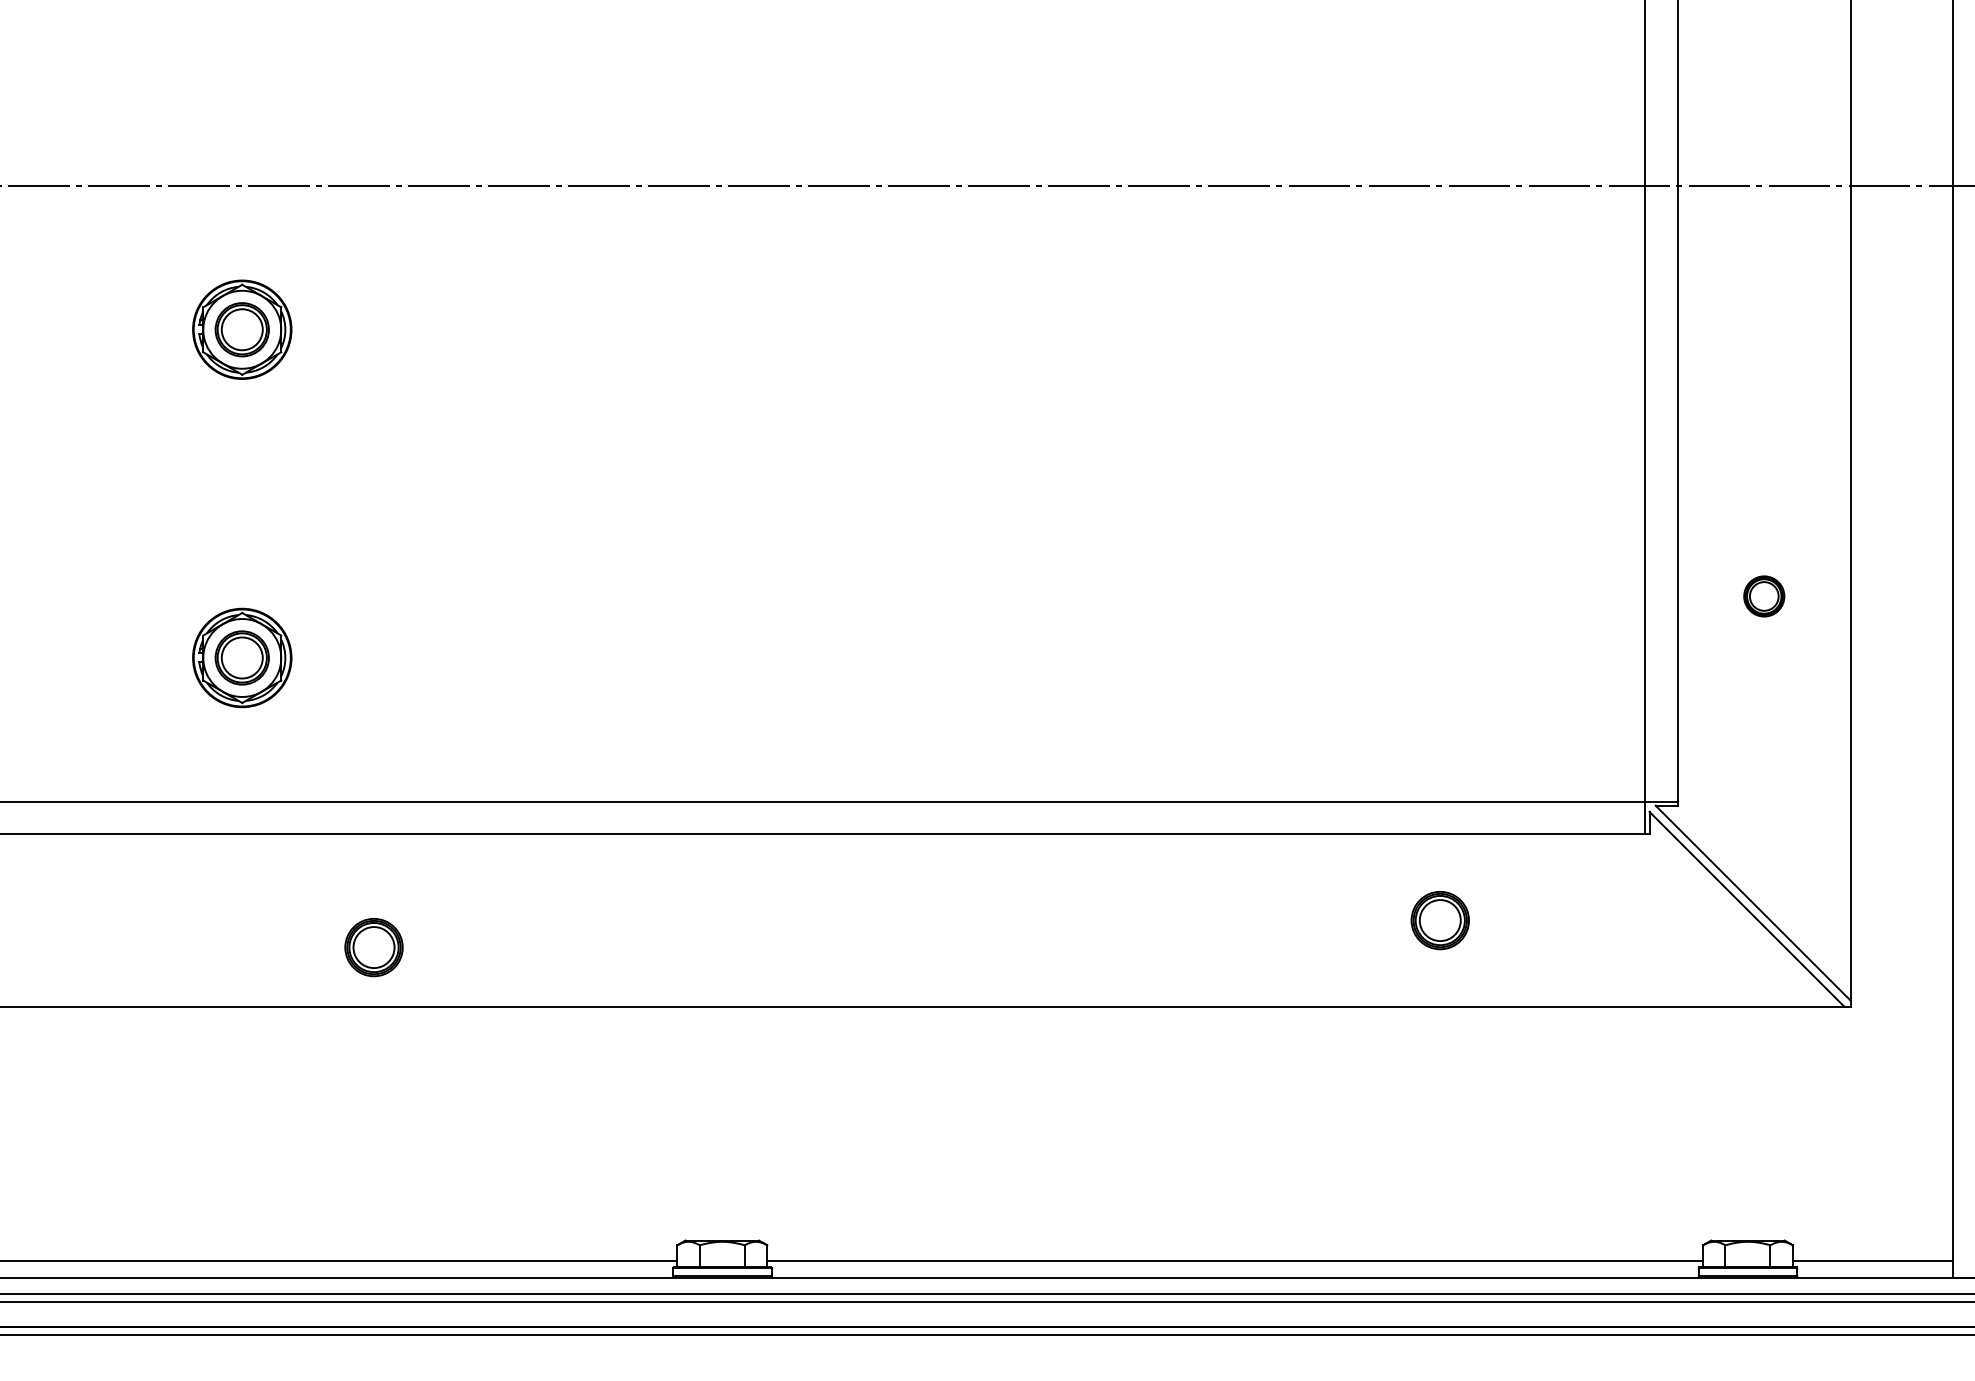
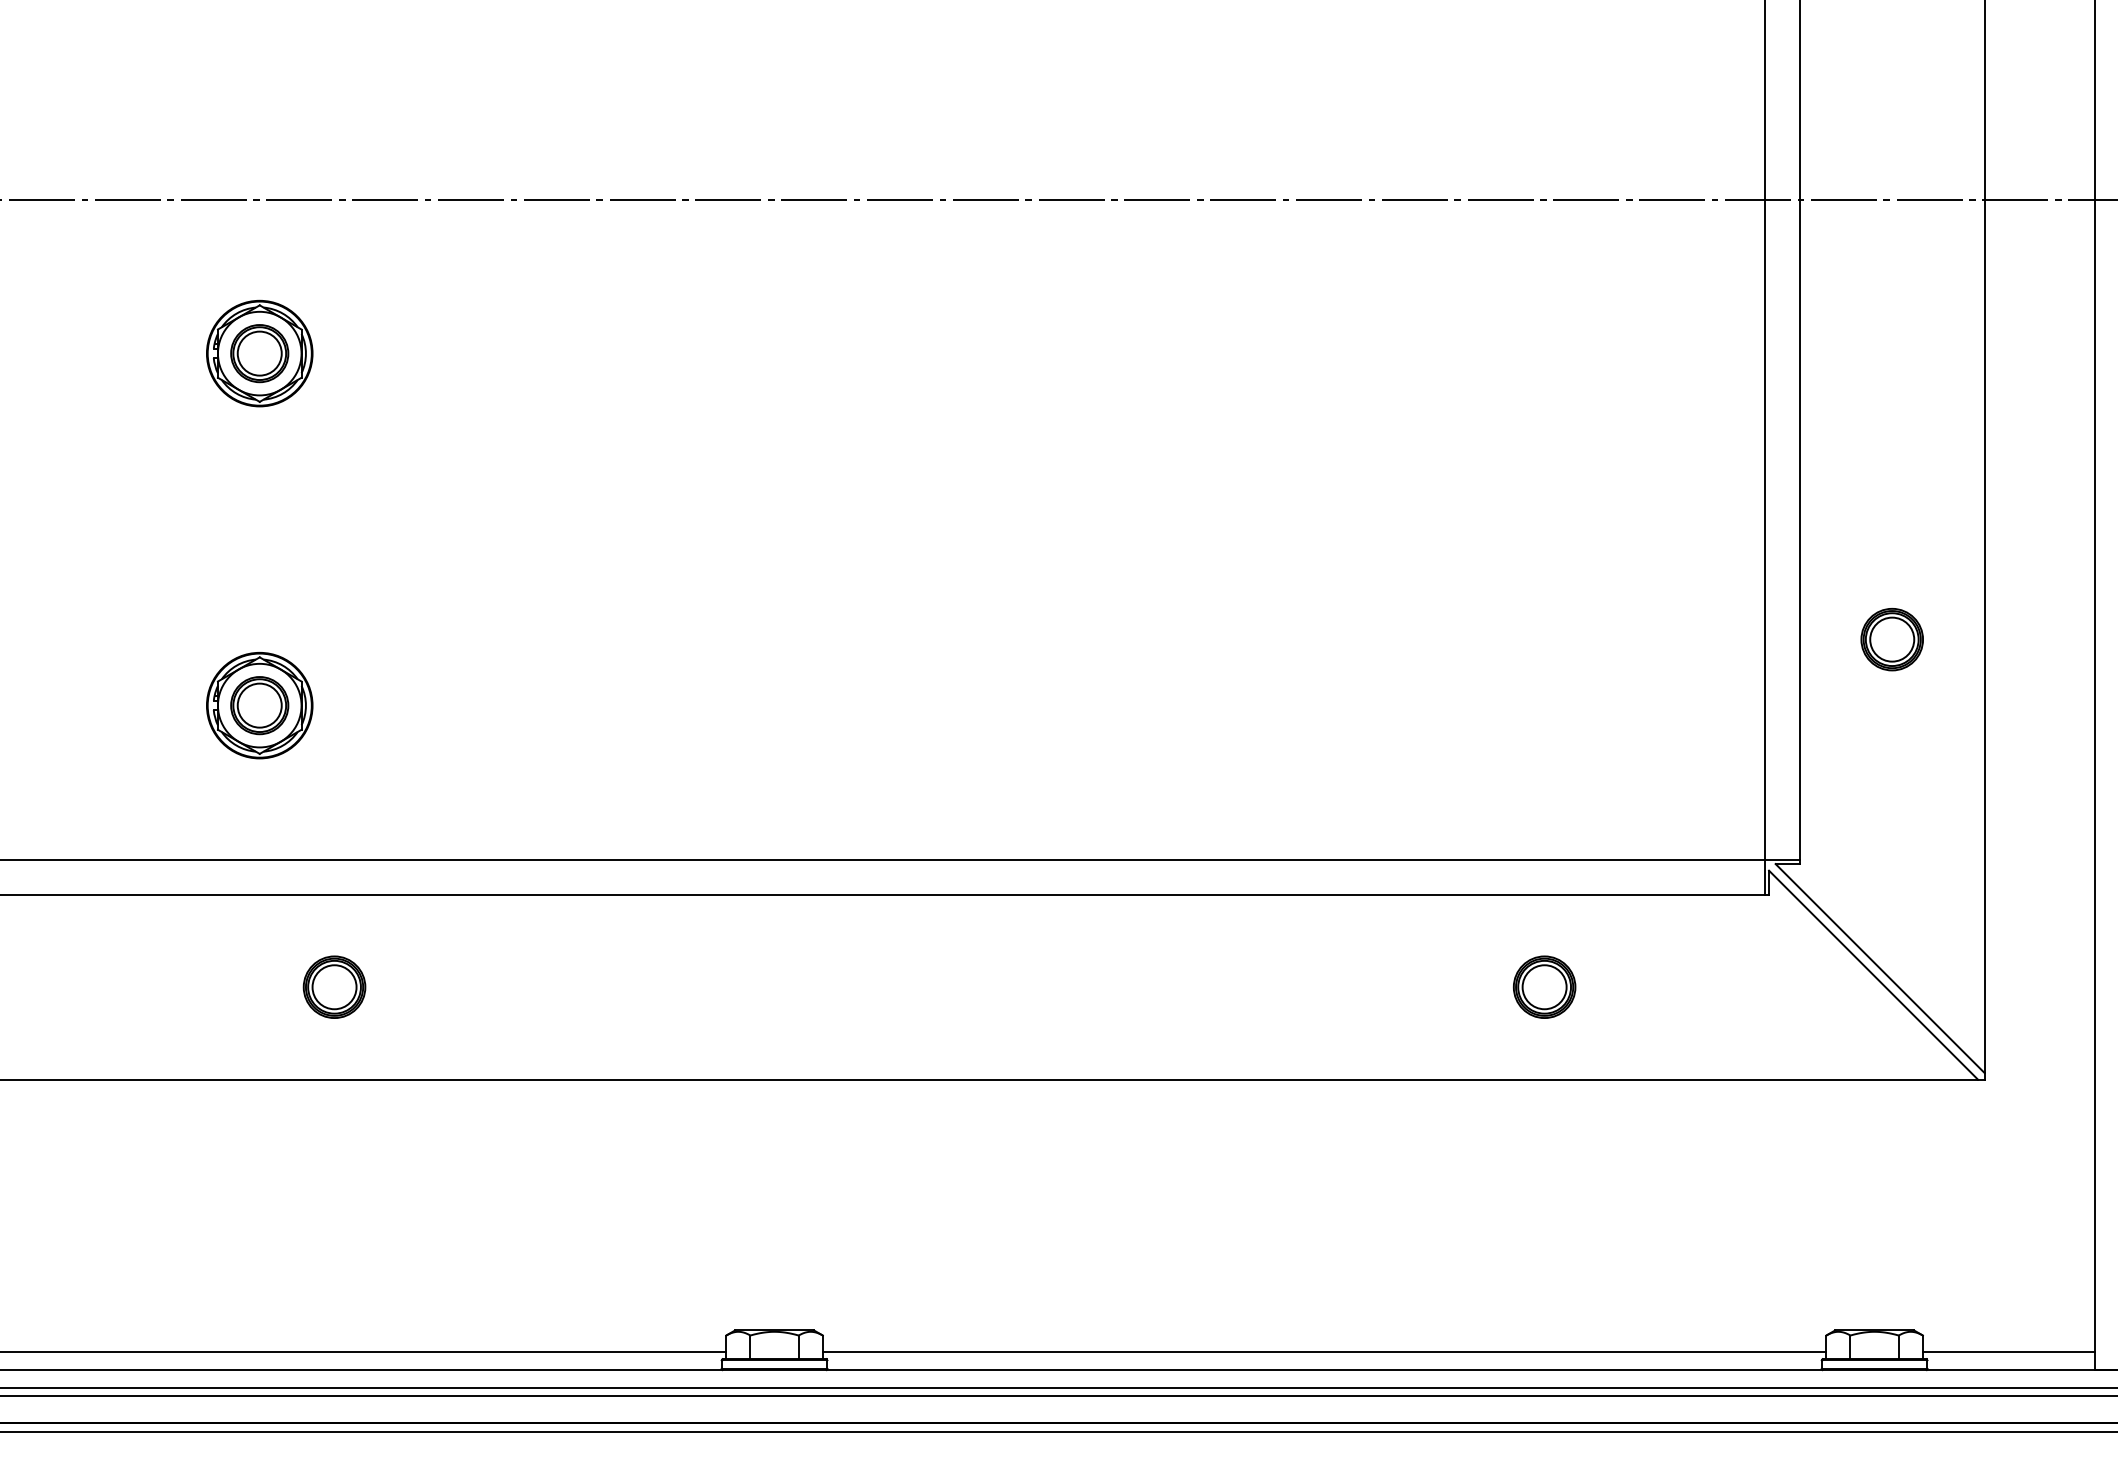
part: (1763, 596) -> (1891, 639), size x1.43
part: (373, 947) -> (333, 987), moved

